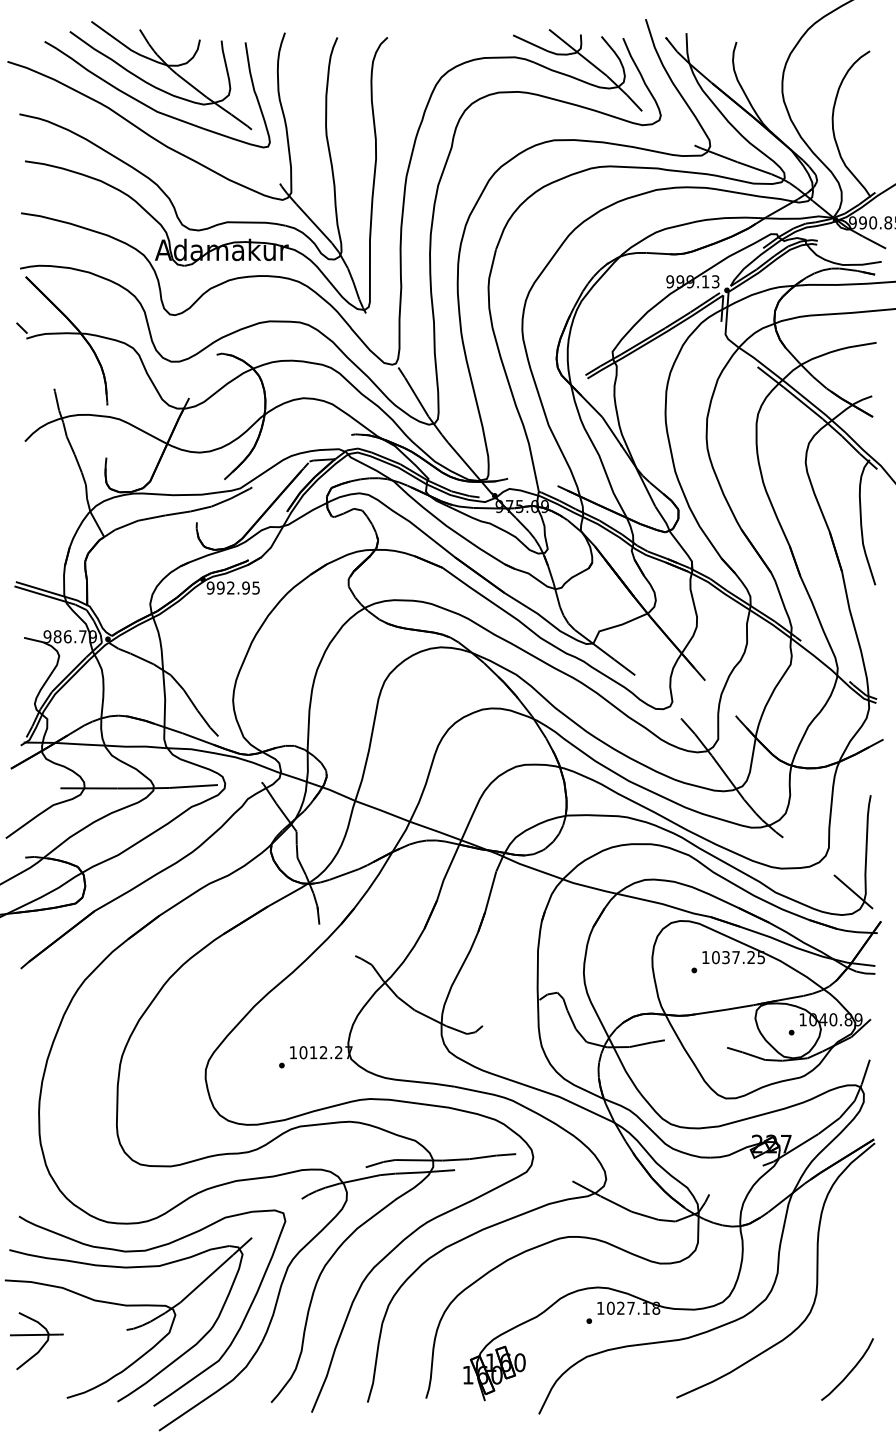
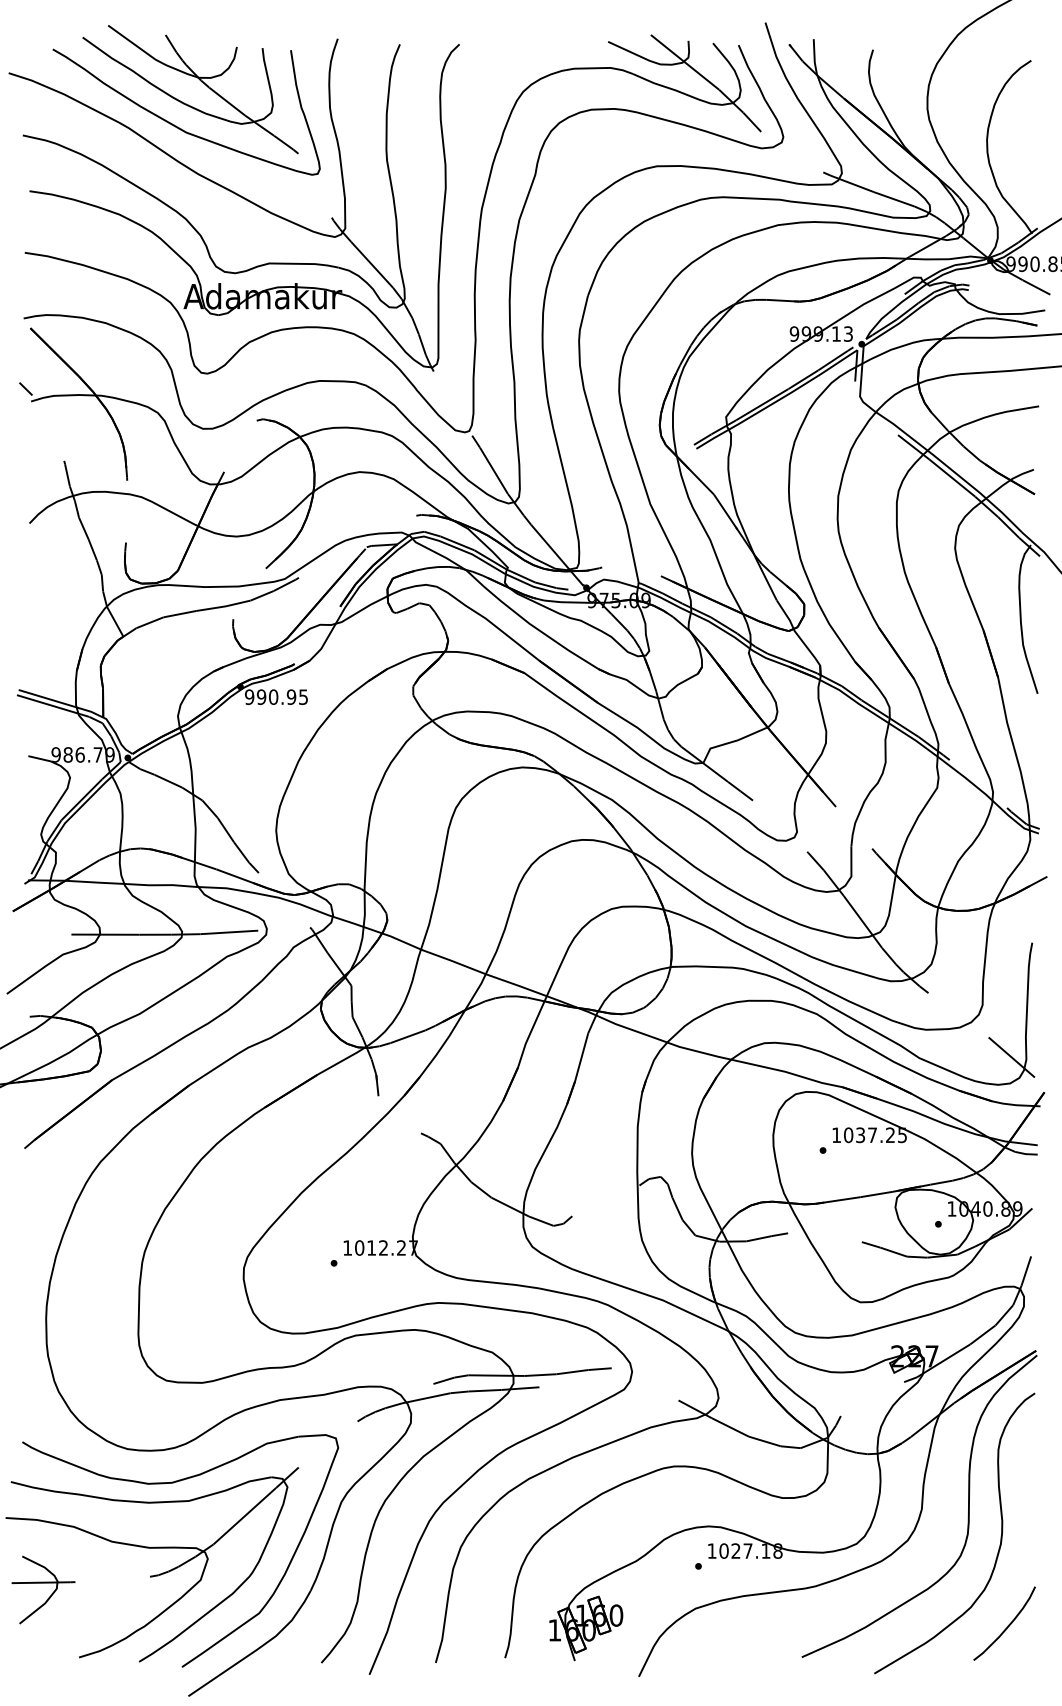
text: (230, 587) -> (273, 696), 992.95 -> 990.95
curve: (843, 1298) -> (999, 1539), added

